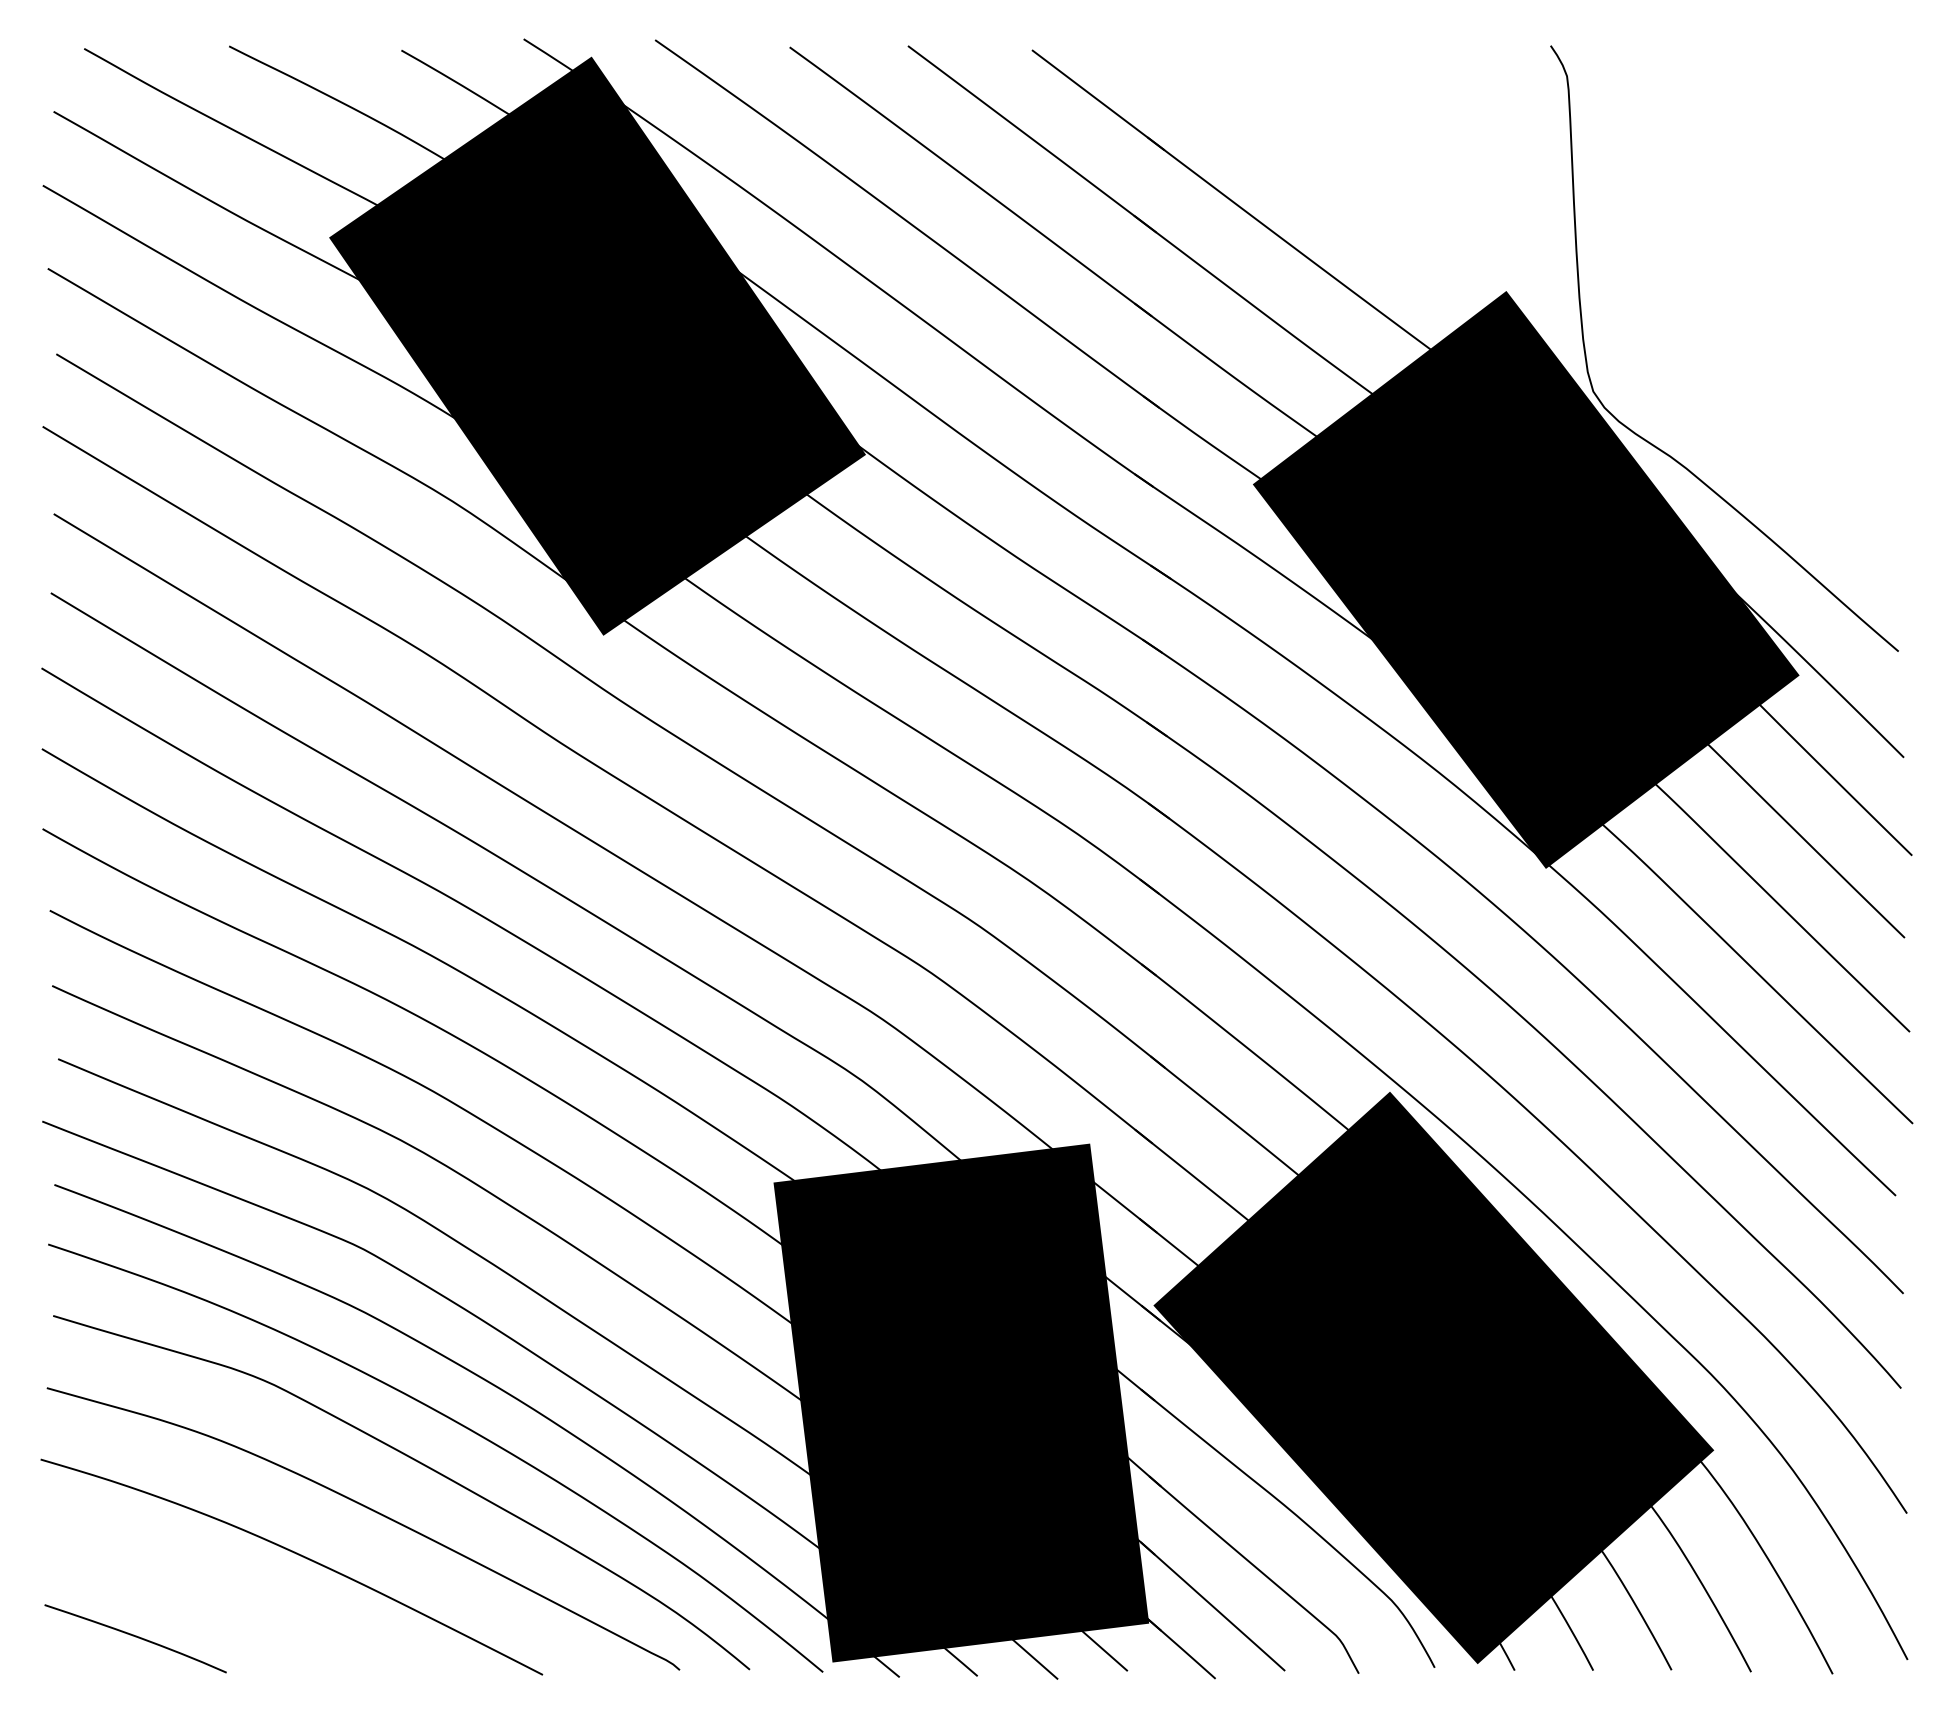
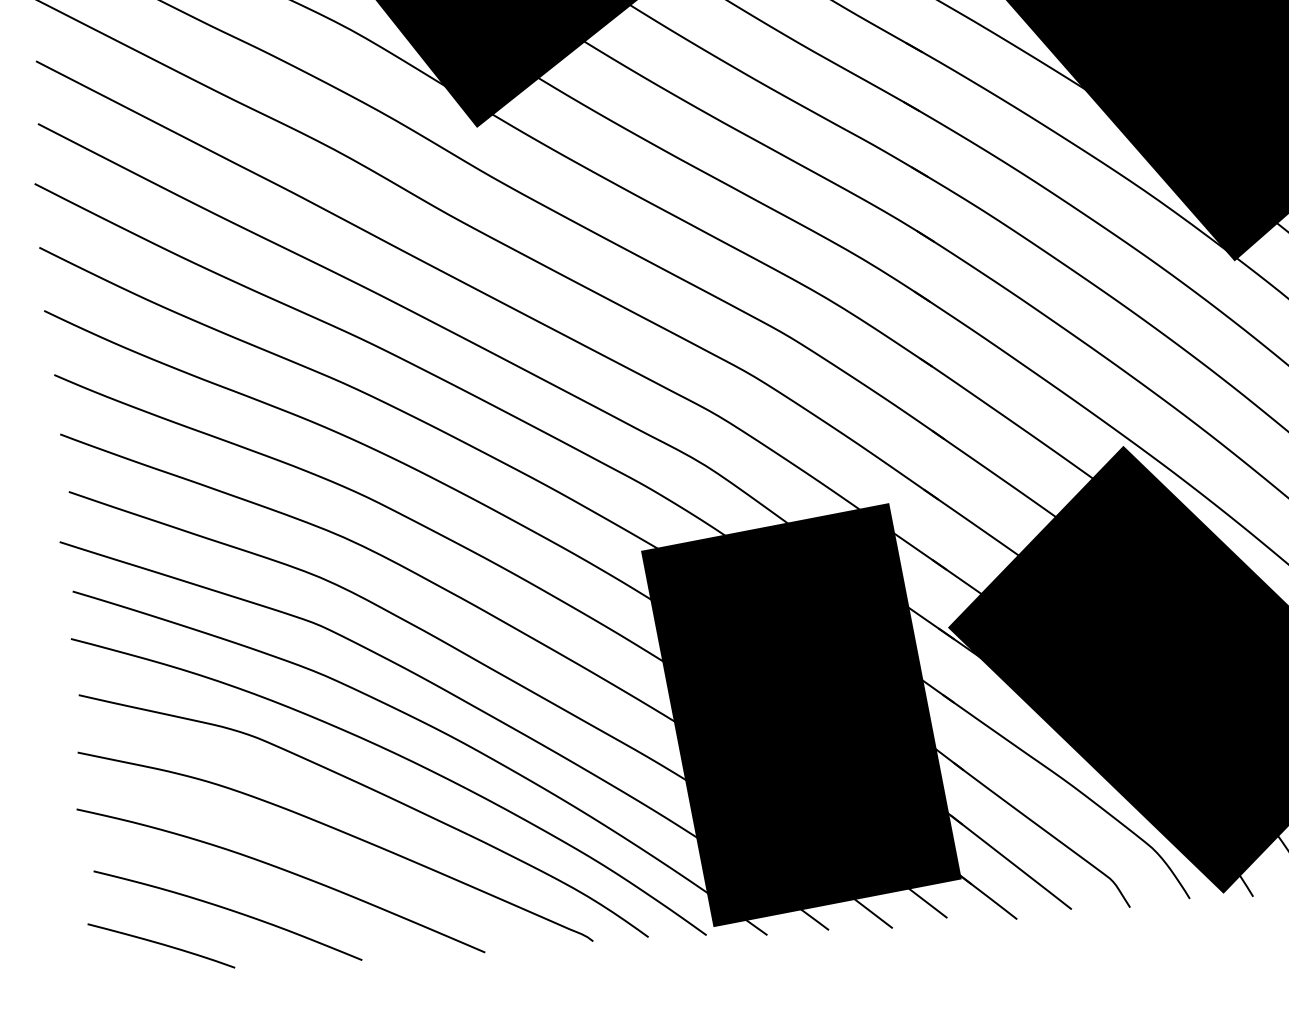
curve: (222, 1599) -> (227, 910), added

